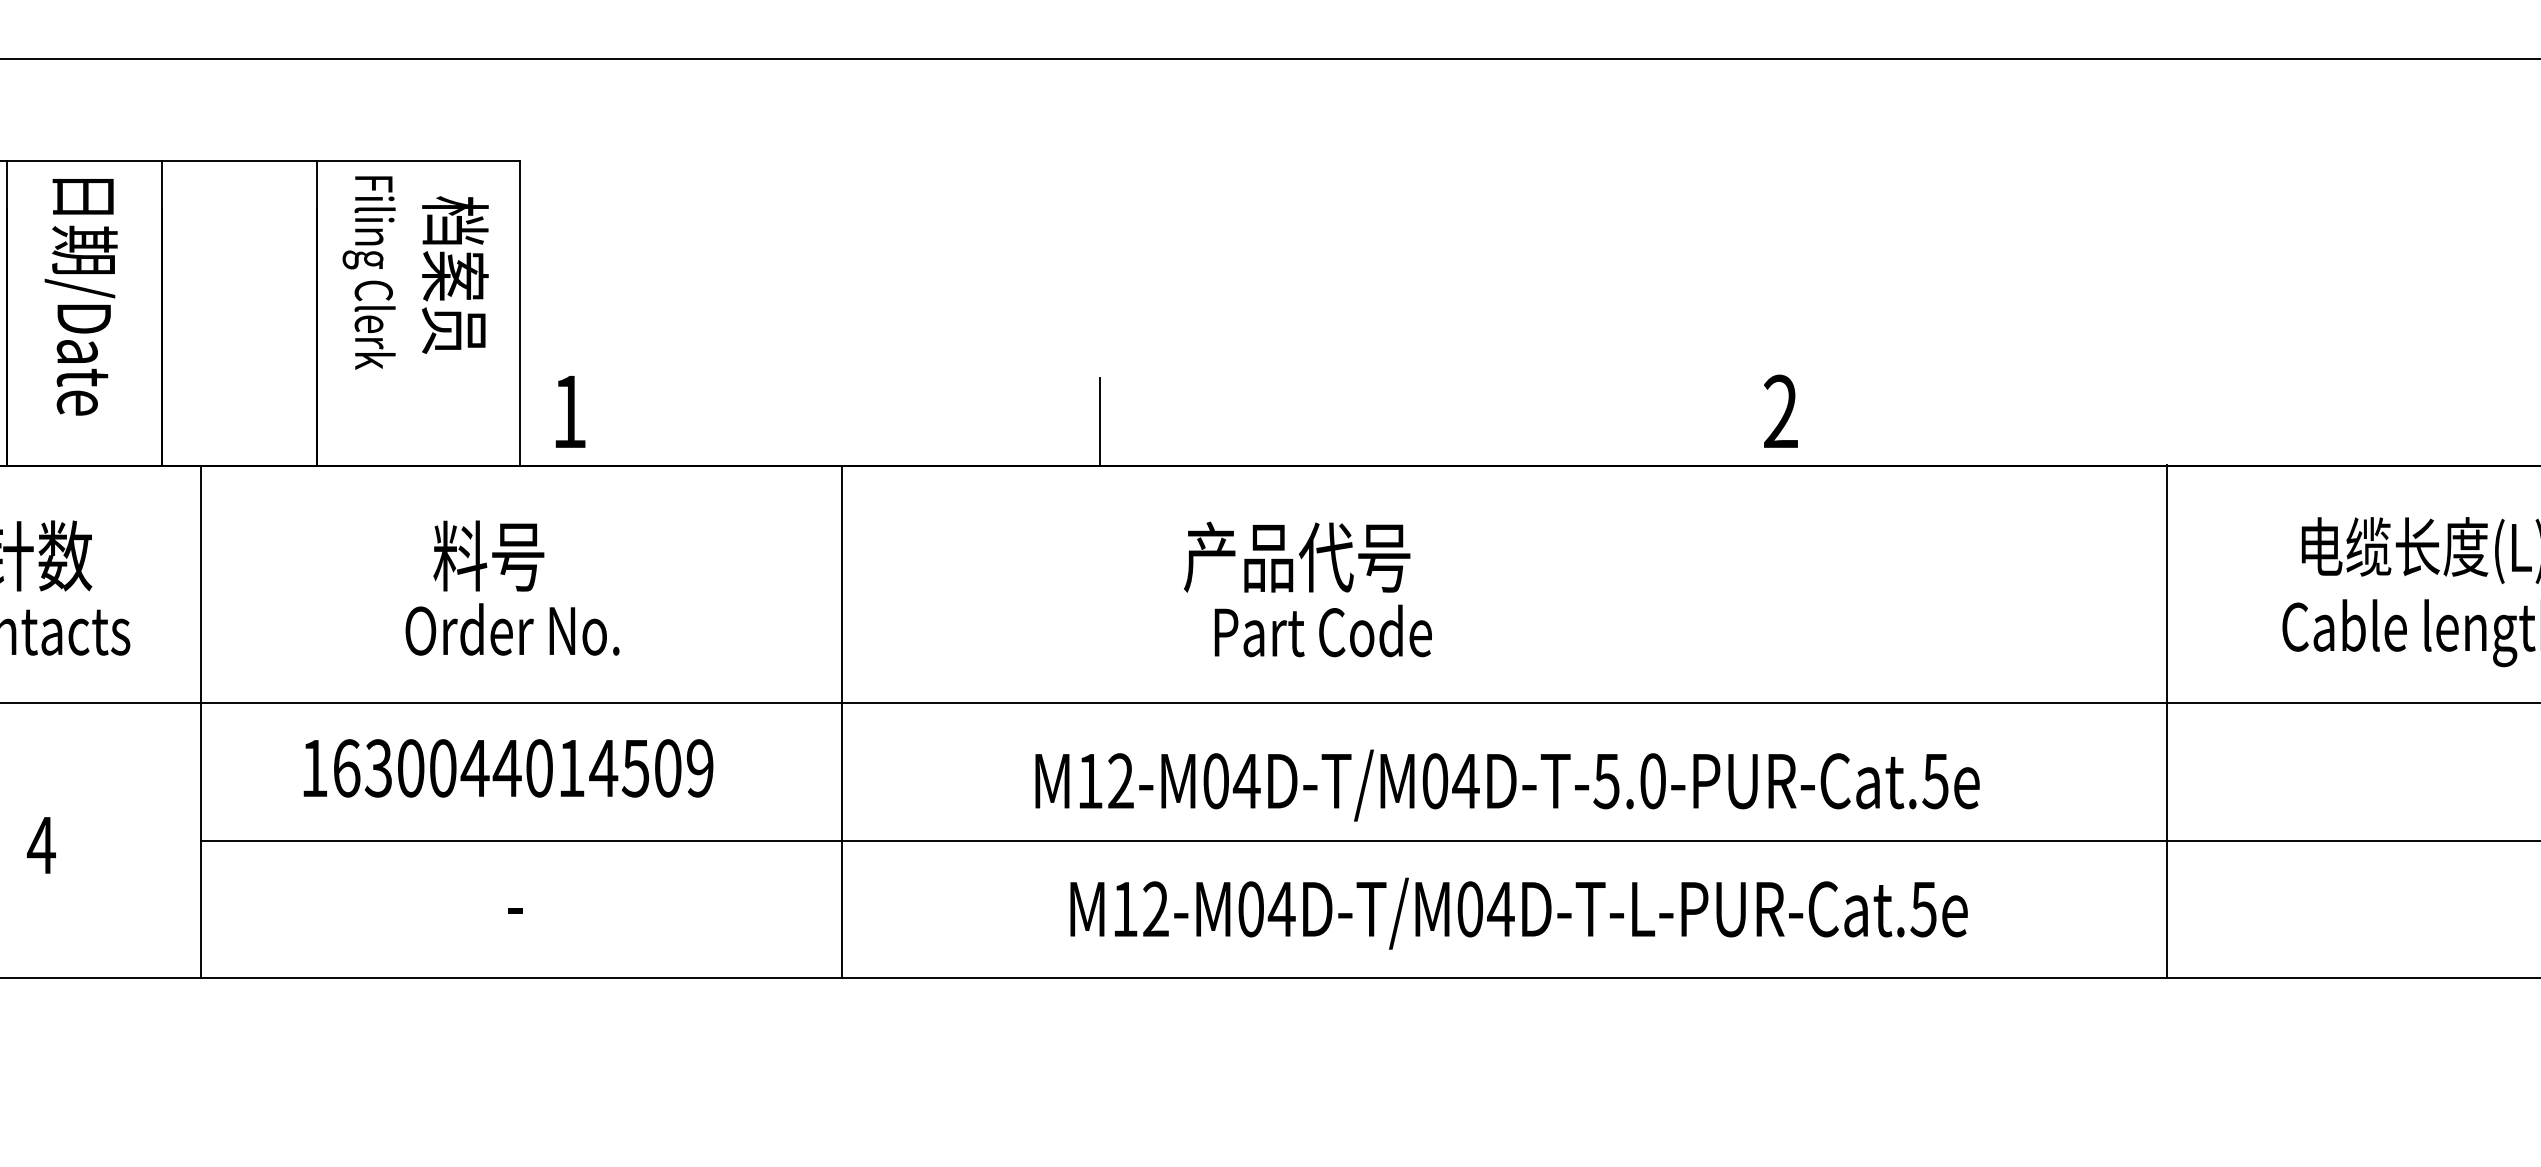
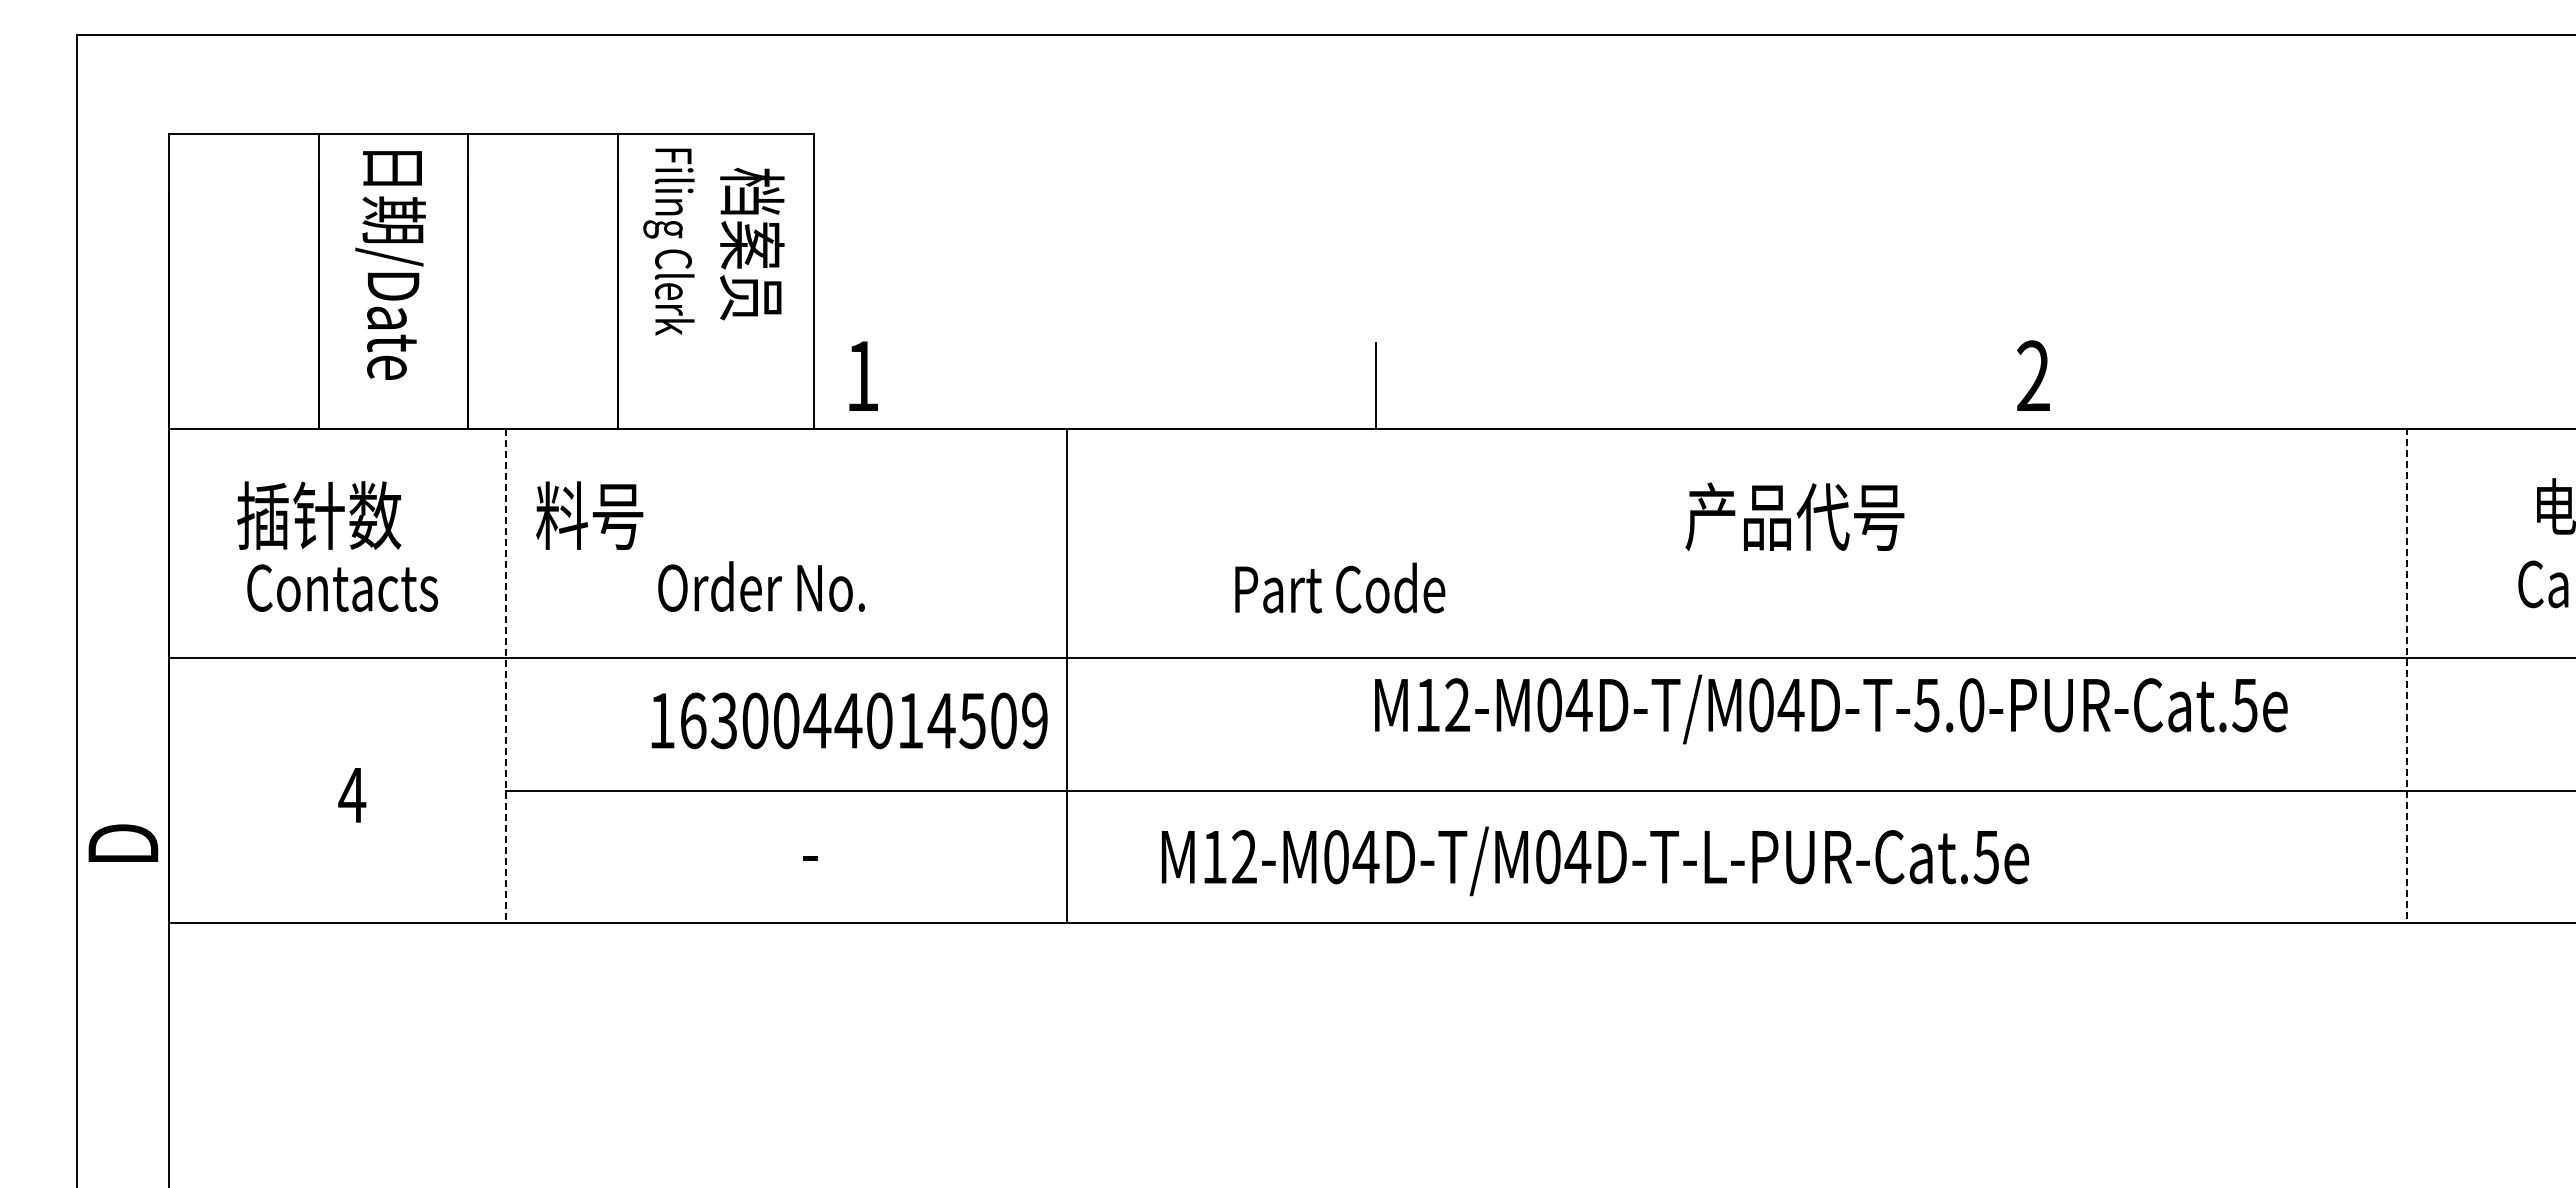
text: (488, 555) -> (589, 515), moved
text: (1296, 556) -> (1794, 516), moved
text: (512, 629) -> (761, 586), moved
text: (1323, 630) -> (1340, 587), moved
line: (842, 721) -> (1067, 675), moved
line: (2166, 721) -> (2406, 675), solid -> dashed
line: (201, 722) -> (506, 676), solid -> dashed
text: (508, 768) -> (849, 720), moved
text: (1507, 785) -> (1831, 709), moved
text: (1519, 913) -> (1595, 861), moved

